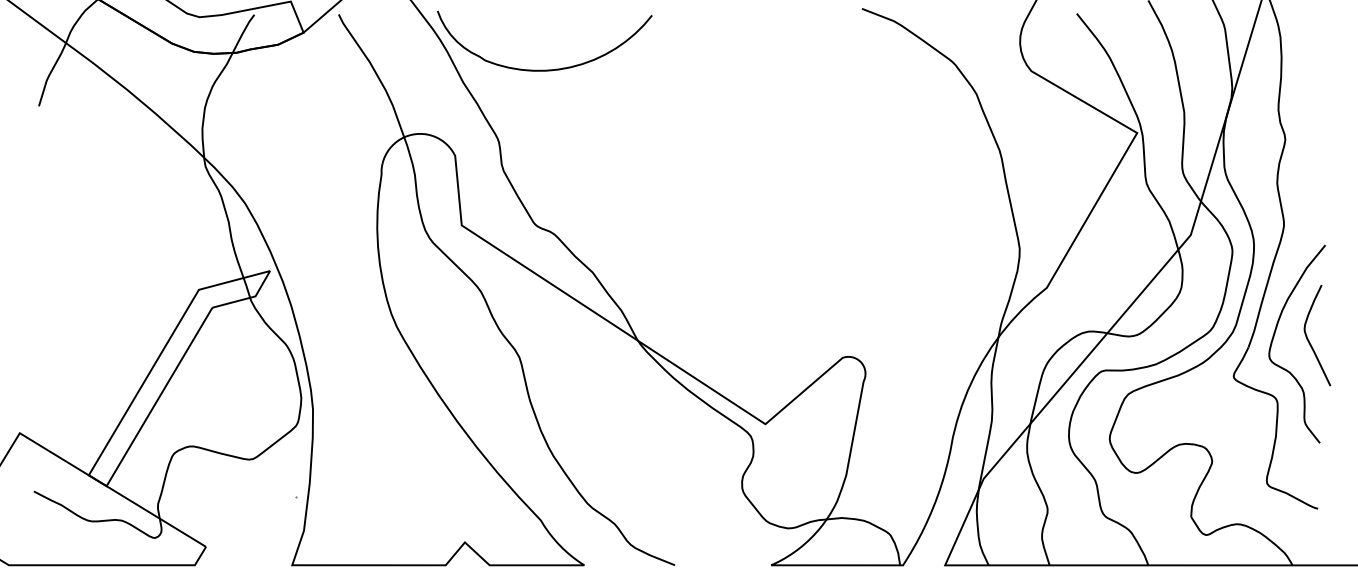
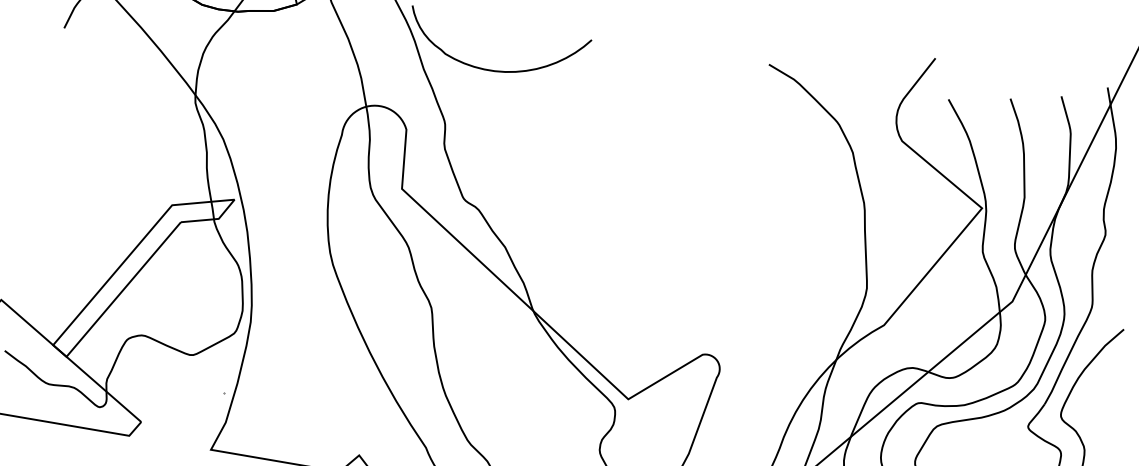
curve: (1309, 340) -> (1096, 407), removed

